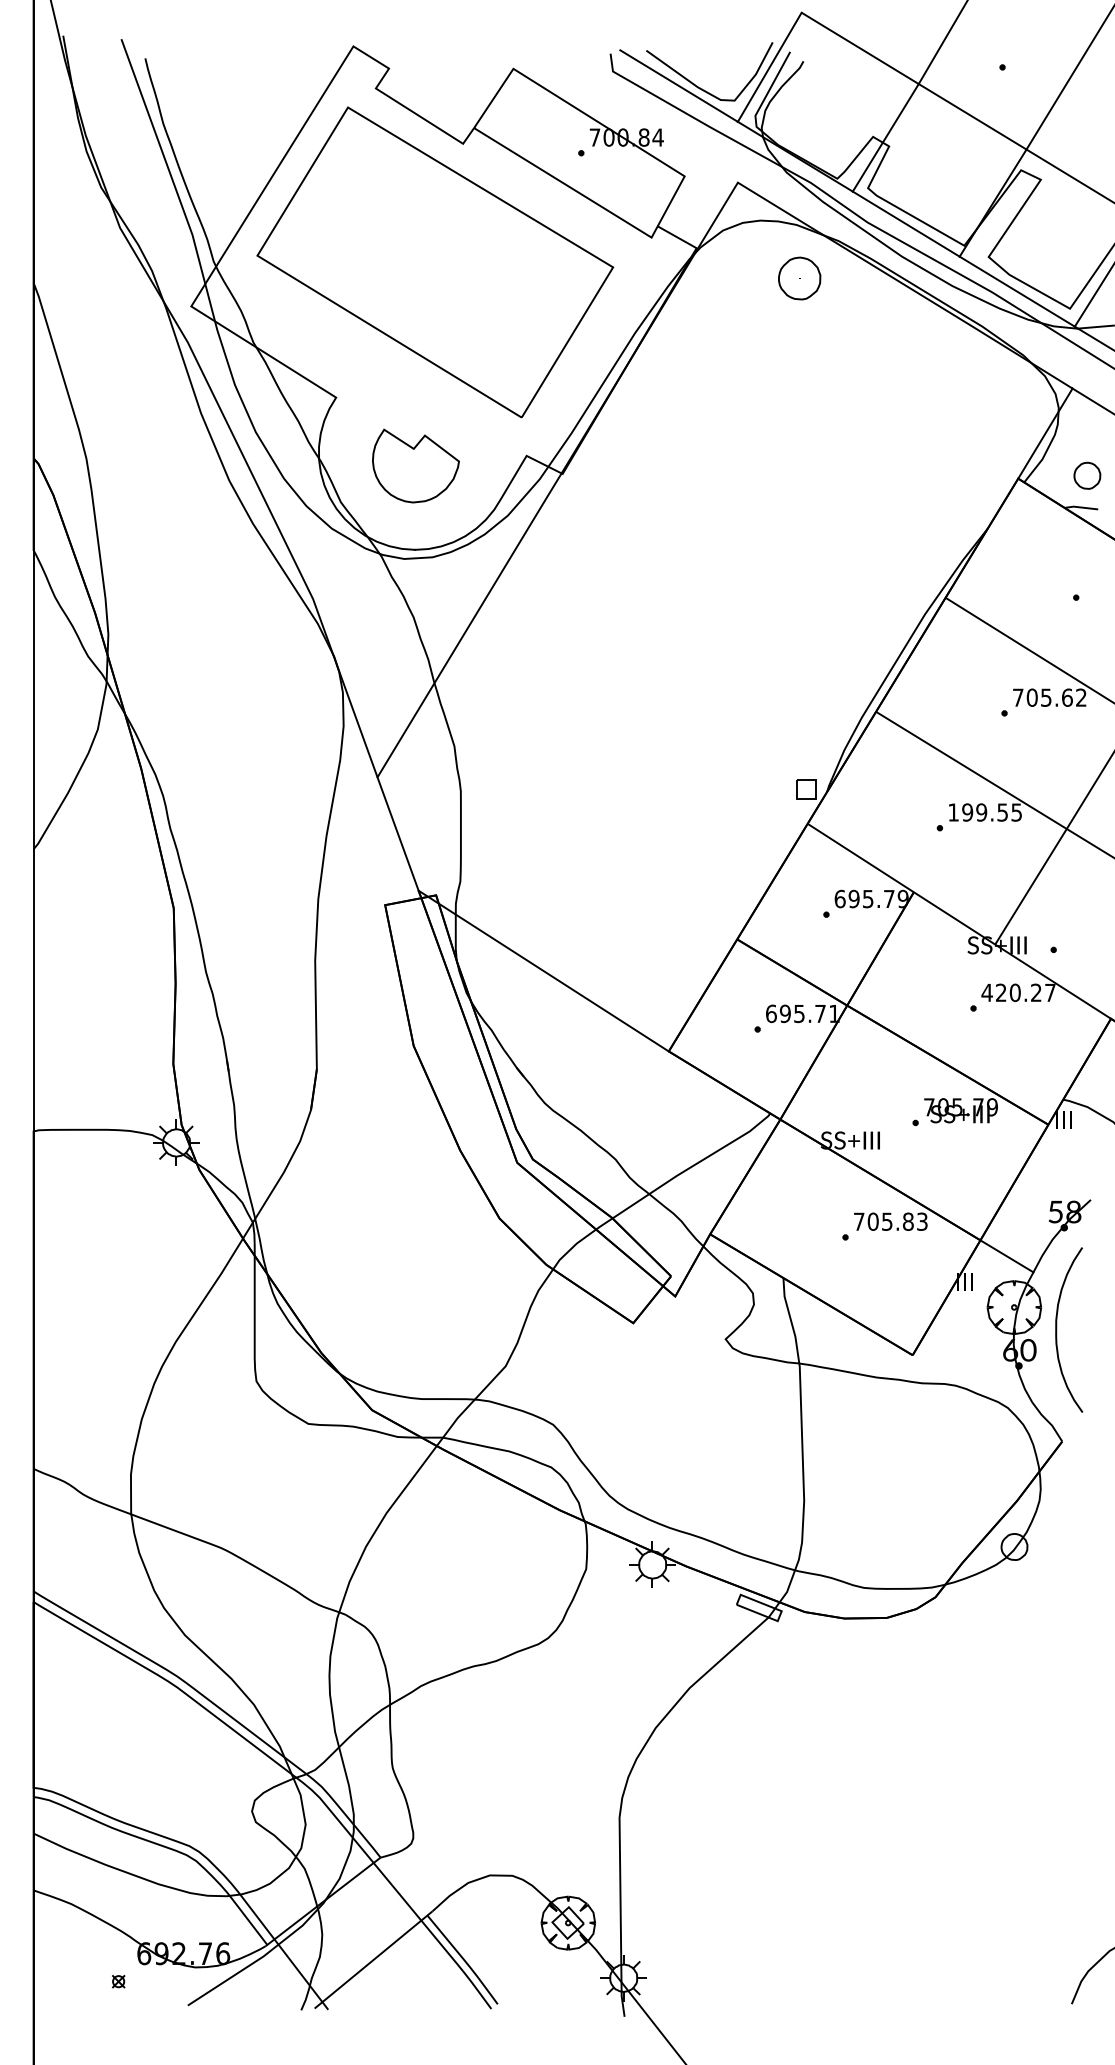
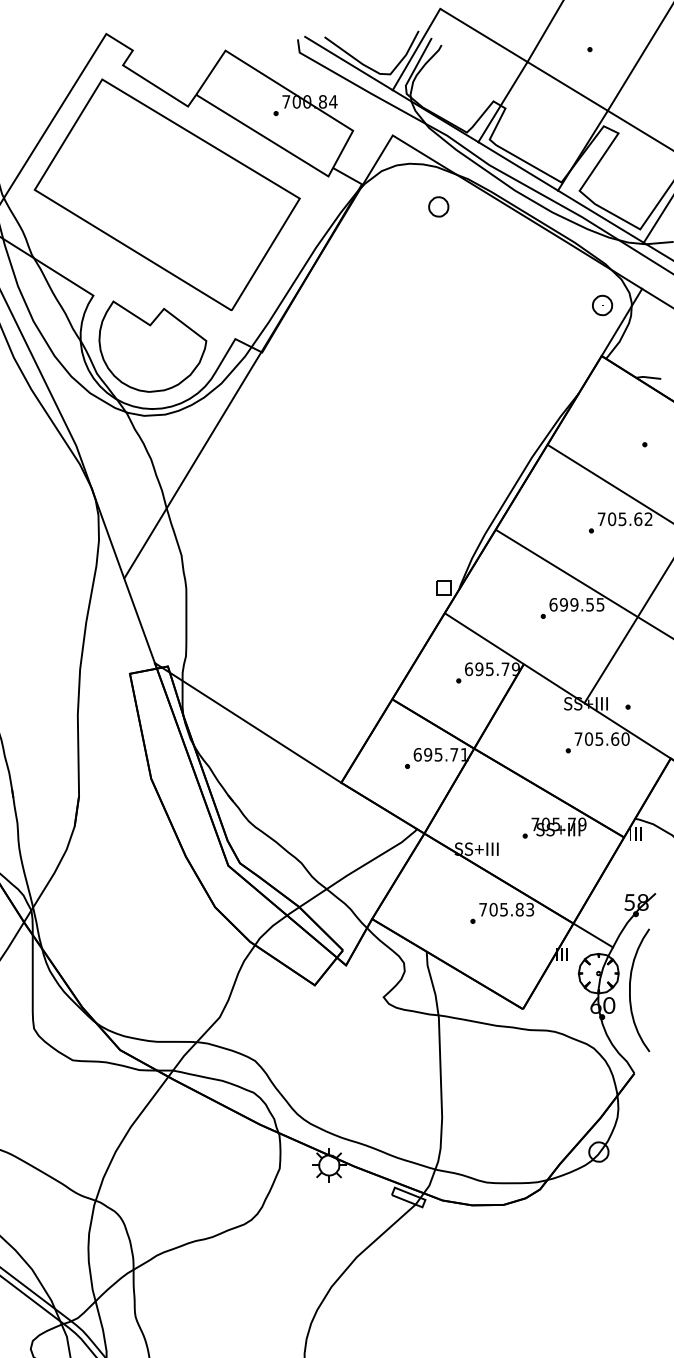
part: (799, 278) -> (438, 206), size x0.62
part: (415, 465) -> (152, 346), size x1.67
part: (1087, 475) -> (602, 305), moved
text: (953, 812) -> (553, 604), 199.55 -> 699.55
text: (1018, 992) -> (601, 738), 420.27 -> 705.60

